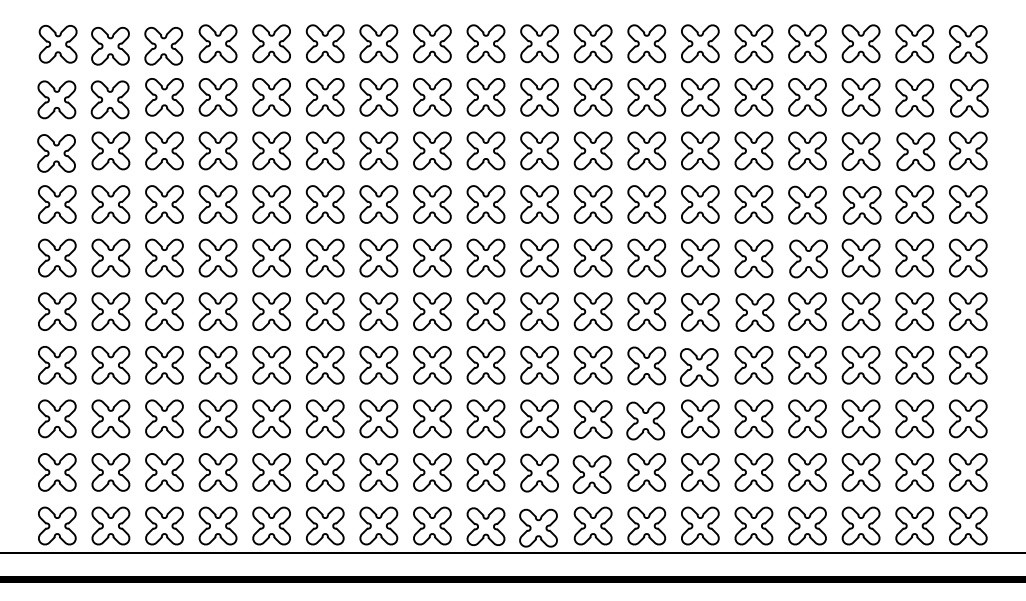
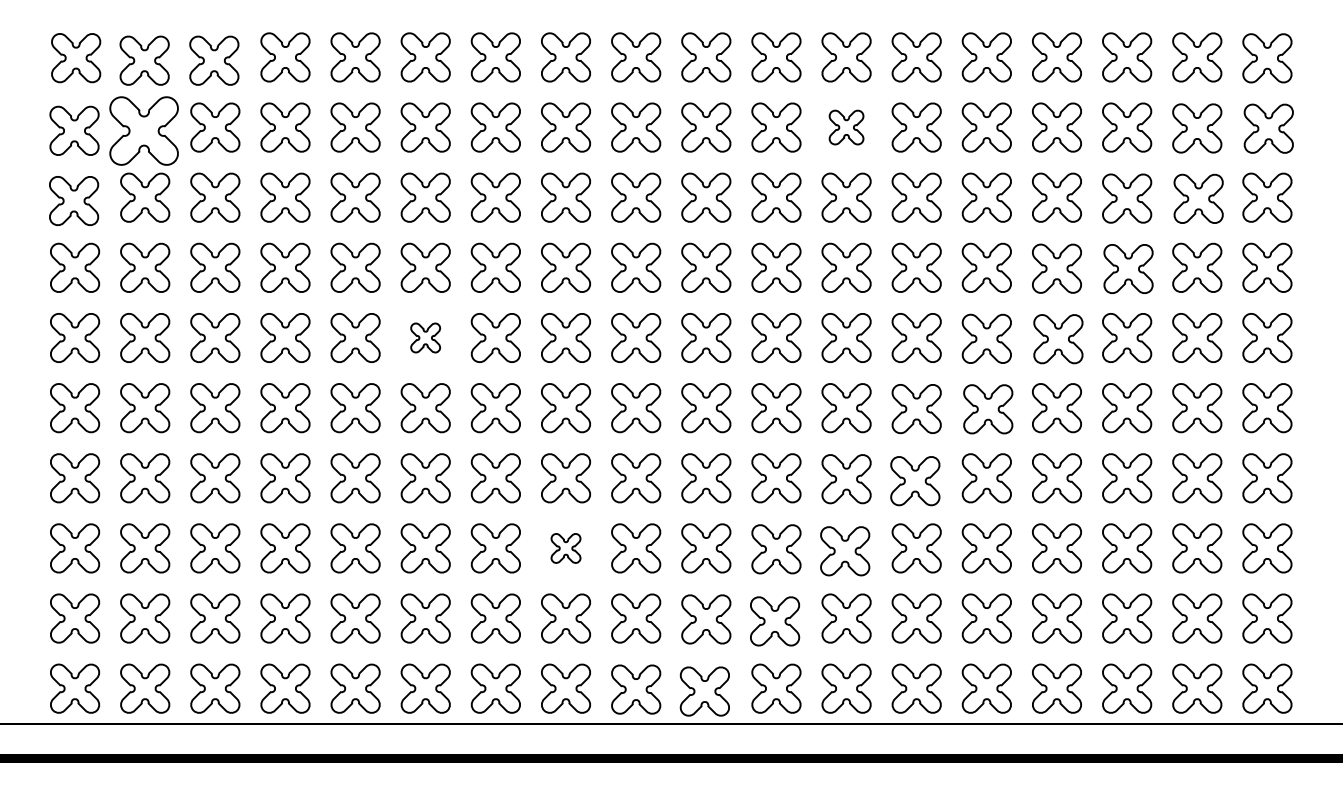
part: (646, 97) -> (846, 127), size x0.7
part: (110, 99) -> (144, 130), size x1.4
part: (325, 257) -> (425, 337), size x0.6
part: (432, 418) -> (565, 548), size x0.6

